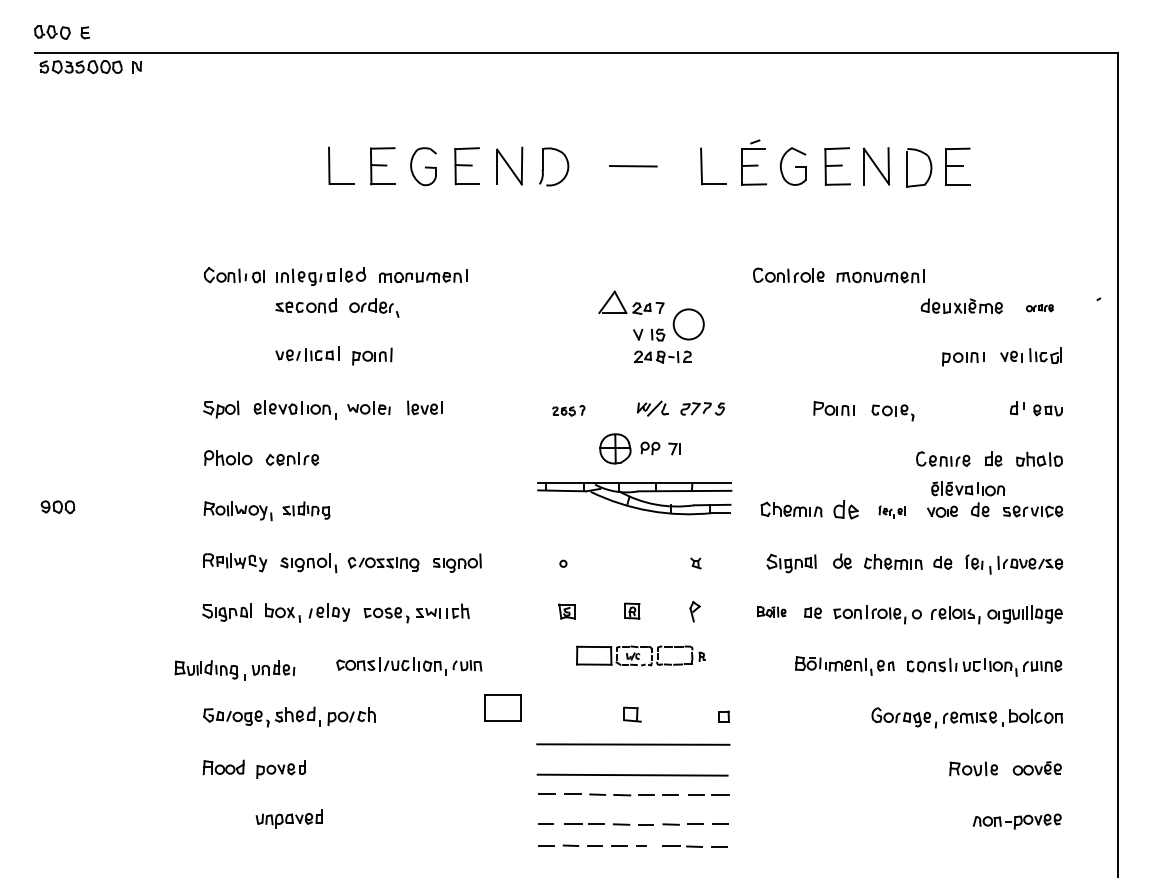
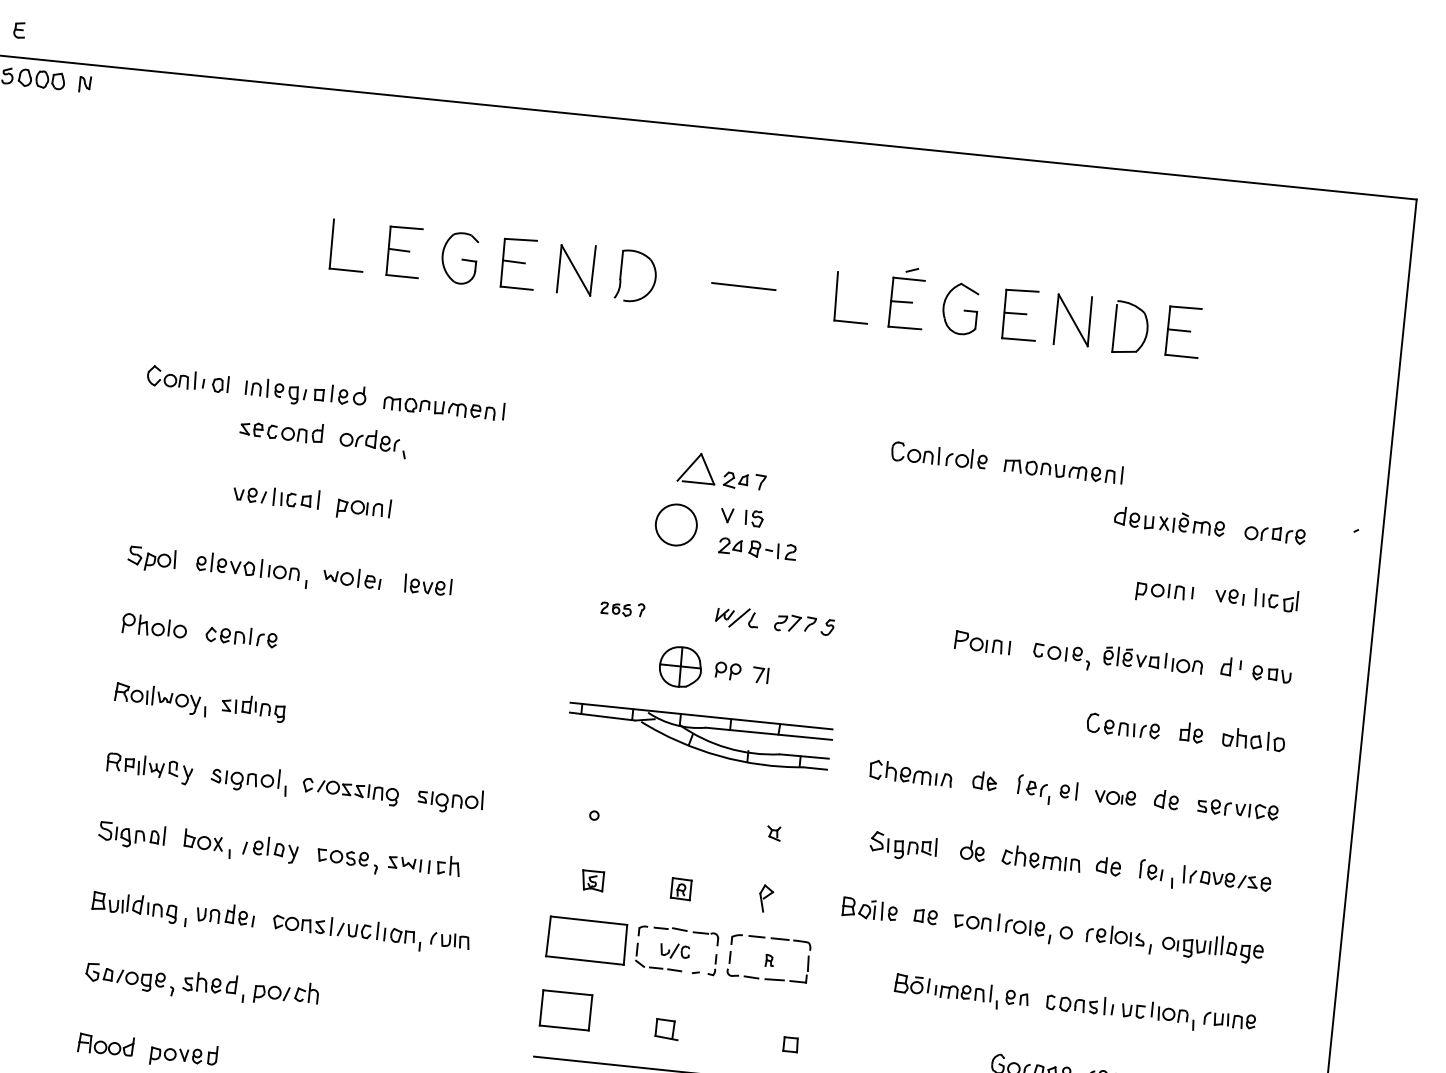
part: (1039, 308) -> (1274, 535), size x1.67
circle: (688, 324) -> (675, 525), moved
part: (968, 488) -> (1153, 659), moved
part: (845, 509) -> (984, 780), size x0.71
part: (892, 511) -> (1047, 790), size x1.67
part: (771, 611) -> (869, 908), size x1.43
part: (634, 655) -> (678, 949), size x1.67
part: (234, 670) -> (172, 911), moved
part: (502, 707) -> (565, 1009), moved

